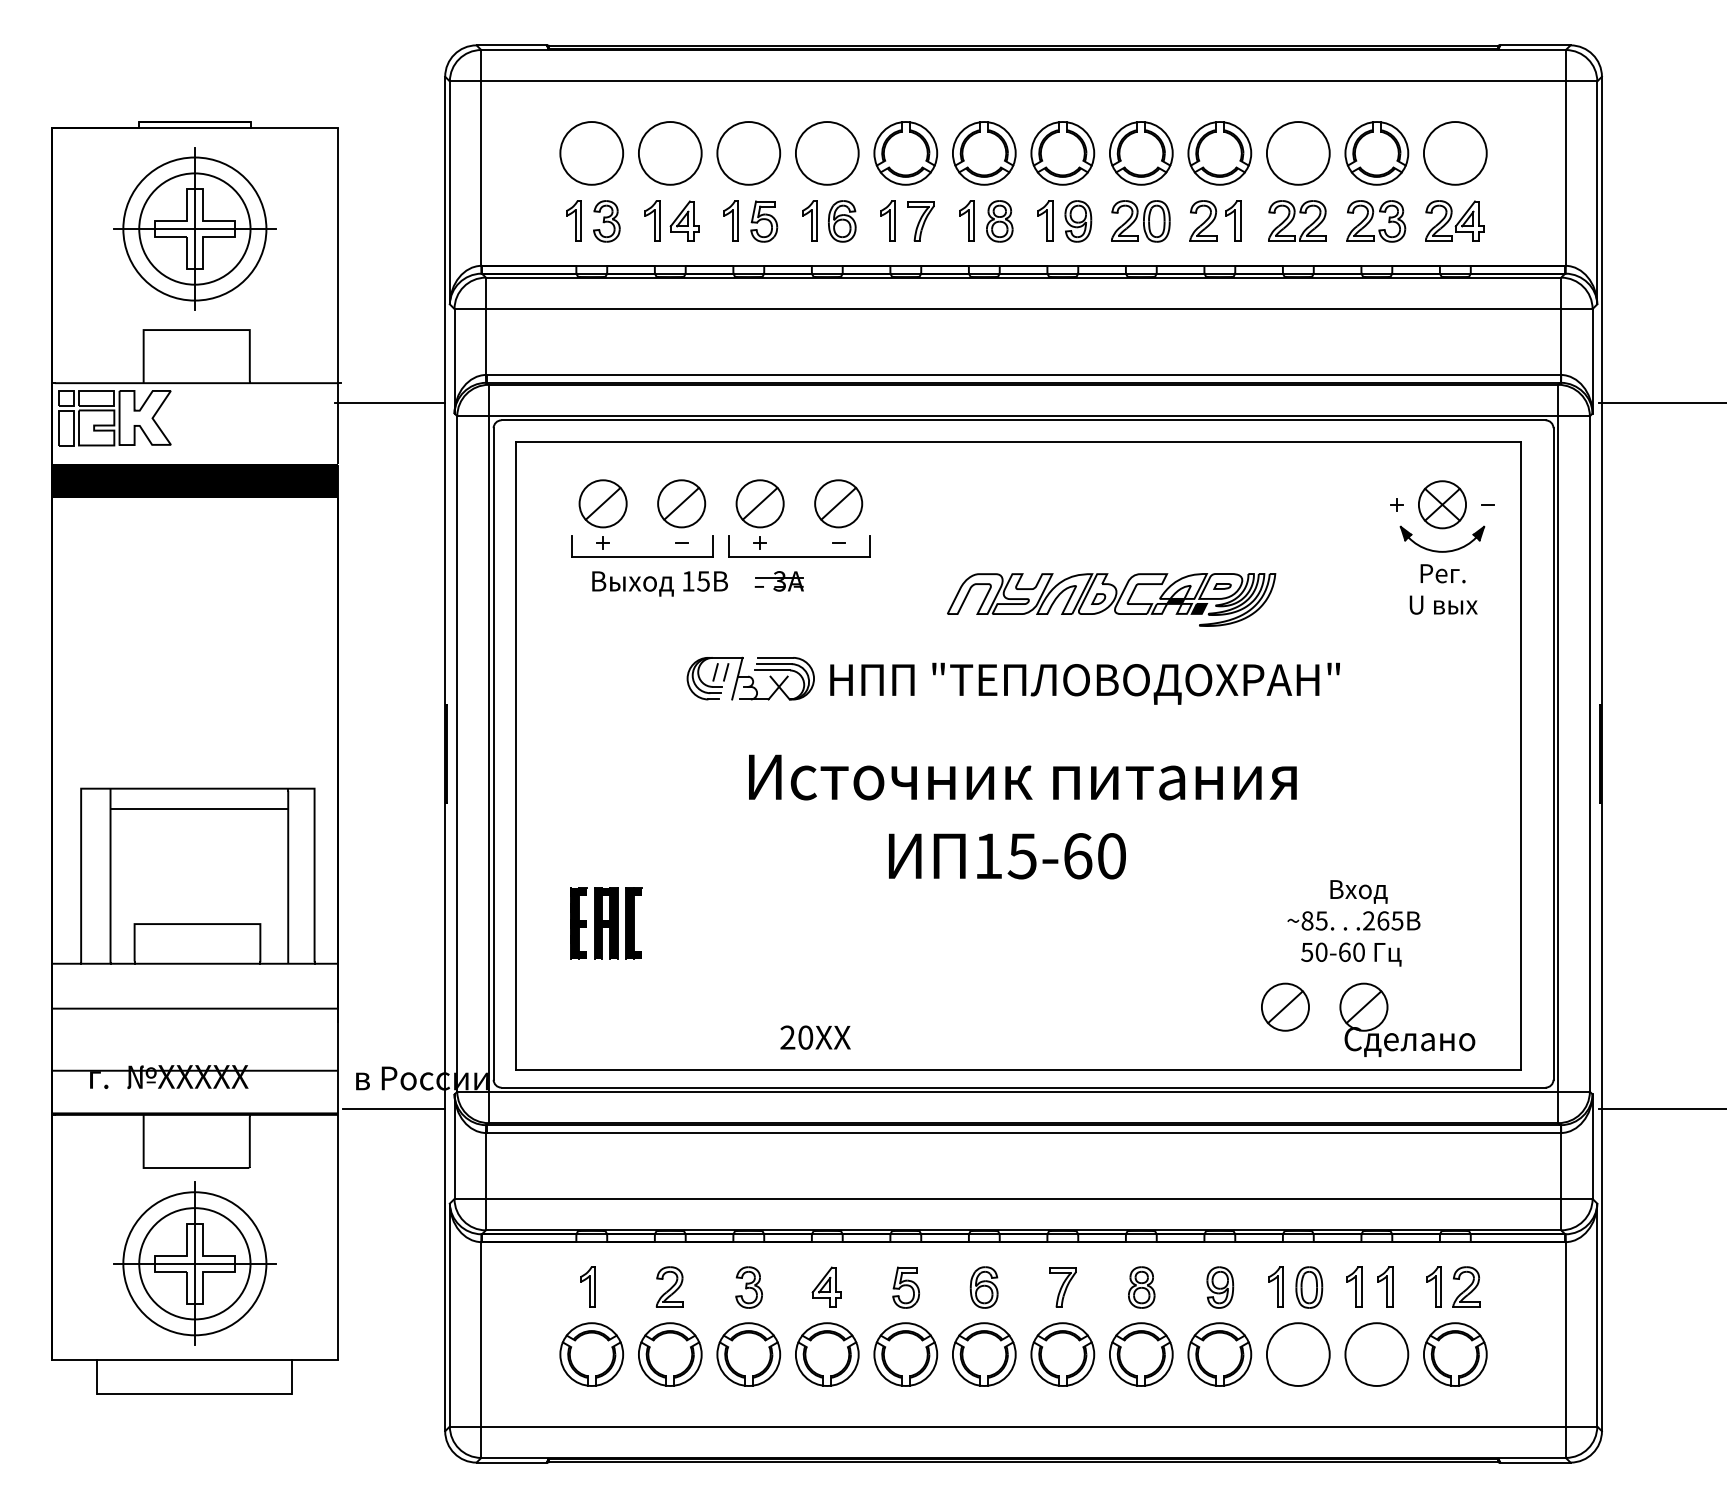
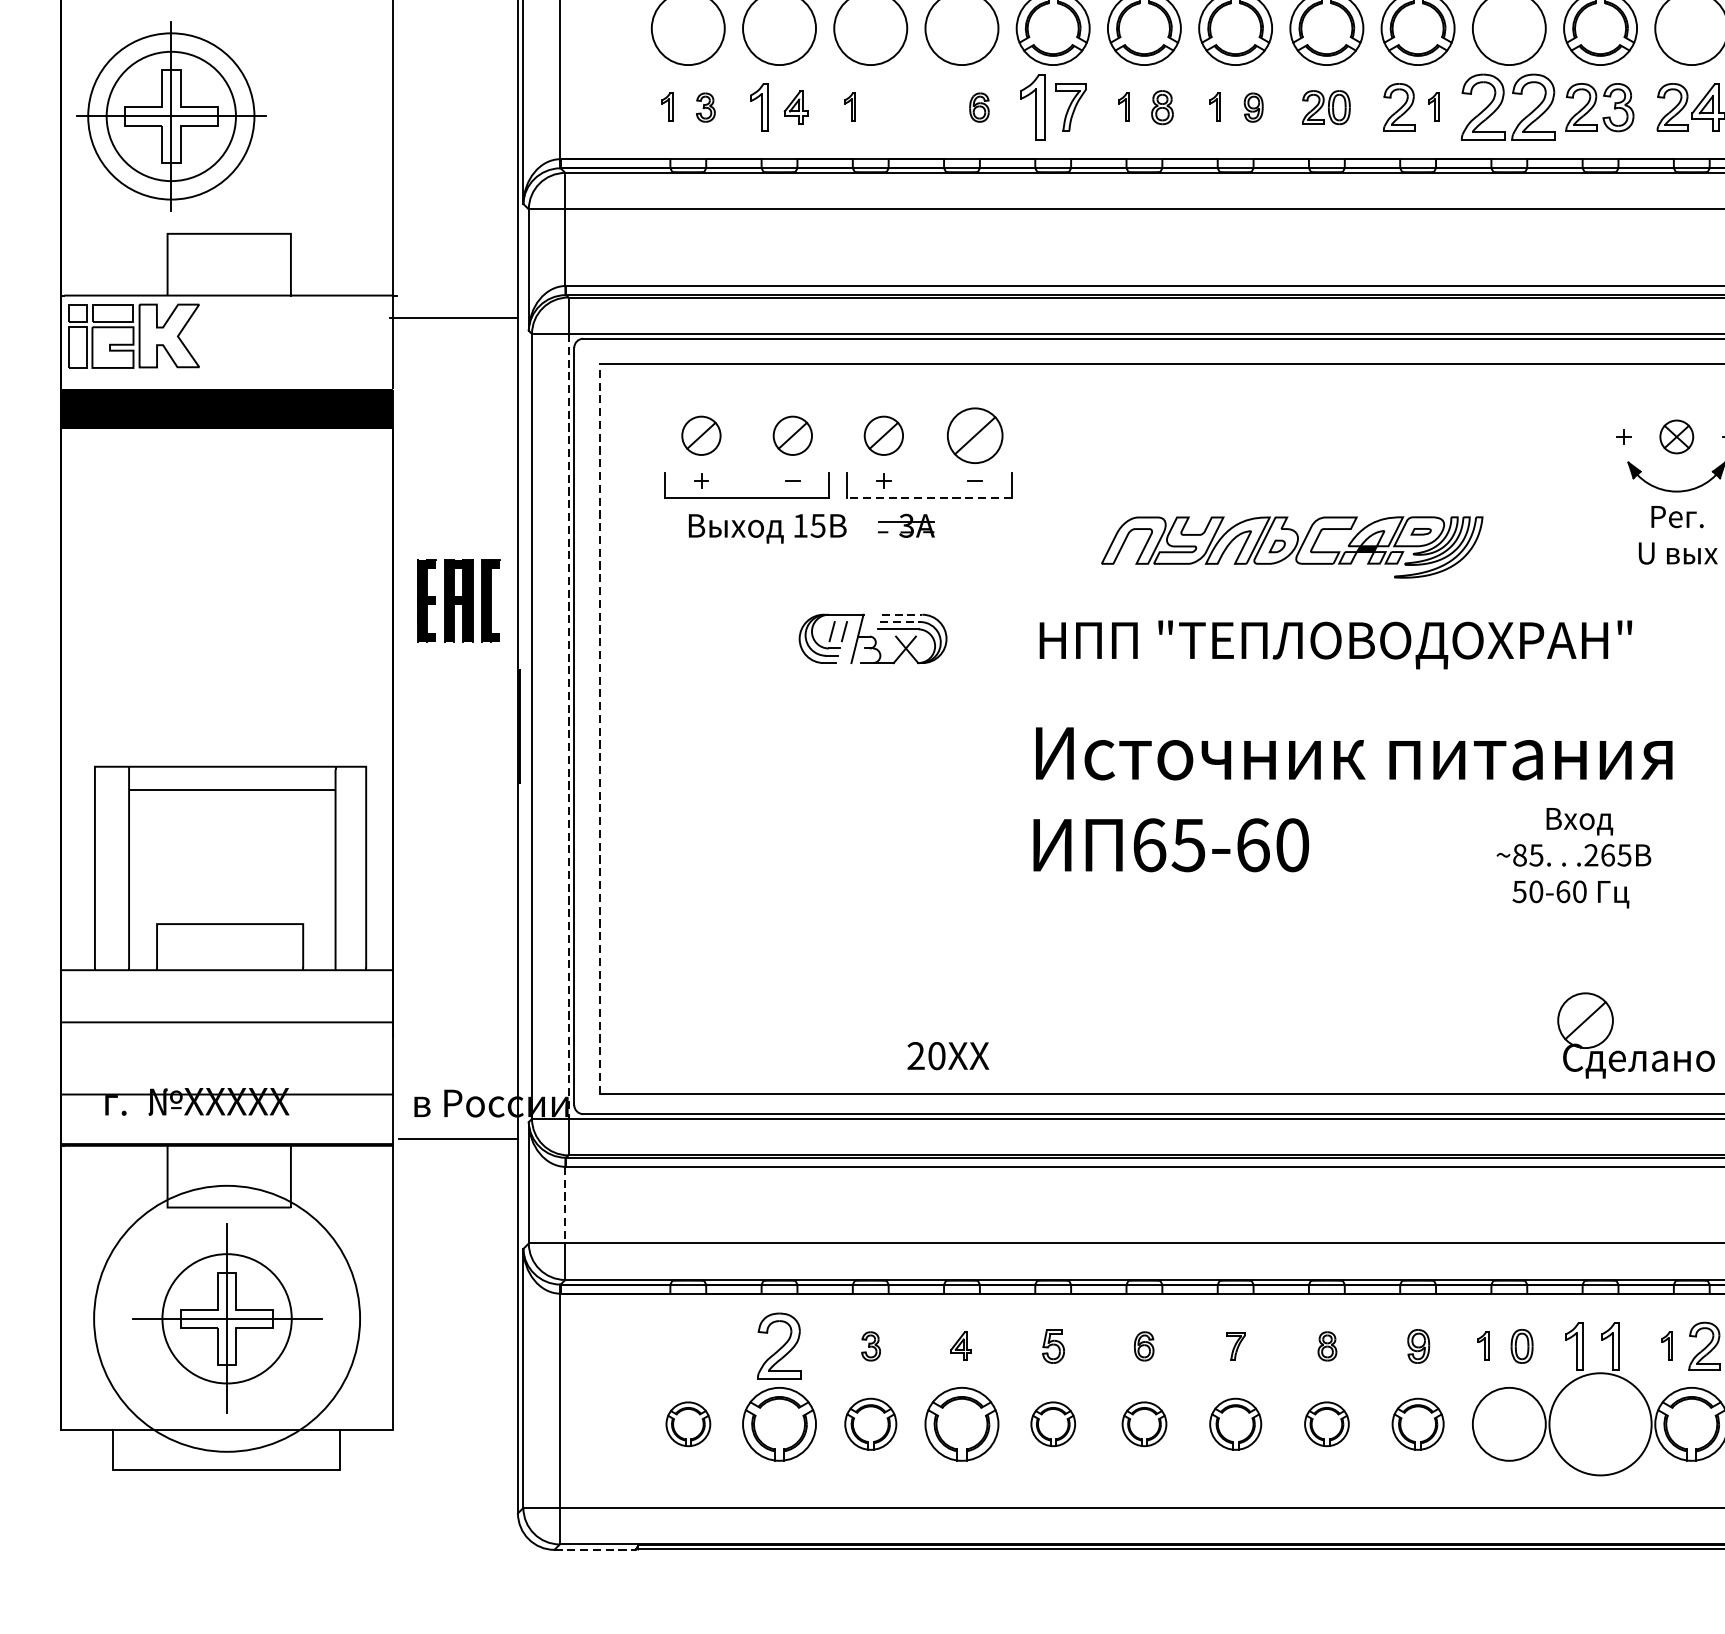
part: (573, 220) -> (667, 106), size x0.6
part: (684, 220) -> (796, 106), size x0.7
part: (730, 220) -> (849, 106), size x0.6
part: (809, 220) -> (941, 106), removed
part: (887, 220) -> (1031, 106), size x1.4
part: (966, 220) -> (1123, 106), size x0.6
part: (1045, 220) -> (1215, 106), size x0.6
part: (1233, 220) -> (1433, 106), size x0.6
part: (1297, 220) -> (1508, 106), size x1.4
part: (606, 221) -> (705, 107), size x0.6
part: (764, 221) -> (888, 107), removed
part: (842, 221) -> (979, 107), size x0.6
part: (999, 221) -> (1162, 107), size x0.7
part: (1078, 221) -> (1253, 107), size x0.6
part: (1140, 221) -> (1325, 107), size x0.7
part: (194, 228) -> (170, 115), moved
part: (602, 503) -> (700, 435), size x0.7
part: (681, 503) -> (792, 435), size x0.7
part: (759, 503) -> (883, 435), size x0.7
part: (1442, 504) -> (1676, 436), size x0.6
line: (799, 557) -> (929, 498), solid -> dashed
fill: (1198, 608) -> (1393, 557), removed
line: (776, 657) -> (902, 614), solid -> dashed
line: (774, 664) -> (900, 622), solid -> dashed
text: (1084, 683) -> (1335, 644), moved
line: (488, 754) -> (568, 727), solid -> dashed
line: (516, 755) -> (600, 728), solid -> dashed
text: (1022, 777) -> (1353, 753), moved
text: (989, 856) -> (1150, 845), 15-60 -> 65-60
part: (606, 923) -> (459, 600), moved
text: (1353, 923) -> (1573, 858), moved
part: (1285, 1006) -> (1494, 1019), removed
line: (485, 1166) -> (564, 1205), solid -> dashed
circle: (194, 1263) -> (226, 1318), size x1.6
part: (587, 1286) -> (683, 1345), removed
part: (669, 1286) -> (778, 1345), size x1.4
part: (826, 1286) -> (961, 1345), size x0.6
part: (1275, 1286) -> (1482, 1345), size x0.6
part: (1433, 1286) -> (1666, 1345), size x0.6
part: (748, 1287) -> (870, 1346), size x0.6
part: (905, 1287) -> (1052, 1346), size x0.7
part: (983, 1287) -> (1143, 1346), size x0.6
part: (1062, 1287) -> (1235, 1346), size x0.6
part: (1141, 1287) -> (1327, 1346), size x0.6
part: (1220, 1287) -> (1418, 1346), size x0.7
part: (1309, 1287) -> (1522, 1346), size x0.7
part: (591, 1354) -> (687, 1424), size x0.6
part: (748, 1354) -> (870, 1424), size x0.7
part: (905, 1354) -> (1052, 1424), size x0.6
part: (984, 1354) -> (1144, 1424), size x0.6
part: (1062, 1354) -> (1235, 1424), size x0.7
part: (1141, 1354) -> (1327, 1424), size x0.6
part: (1219, 1354) -> (1417, 1424), size x0.7
circle: (1376, 1354) -> (1600, 1424), size x1.4
line: (512, 1462) -> (596, 1549), solid -> dashed

